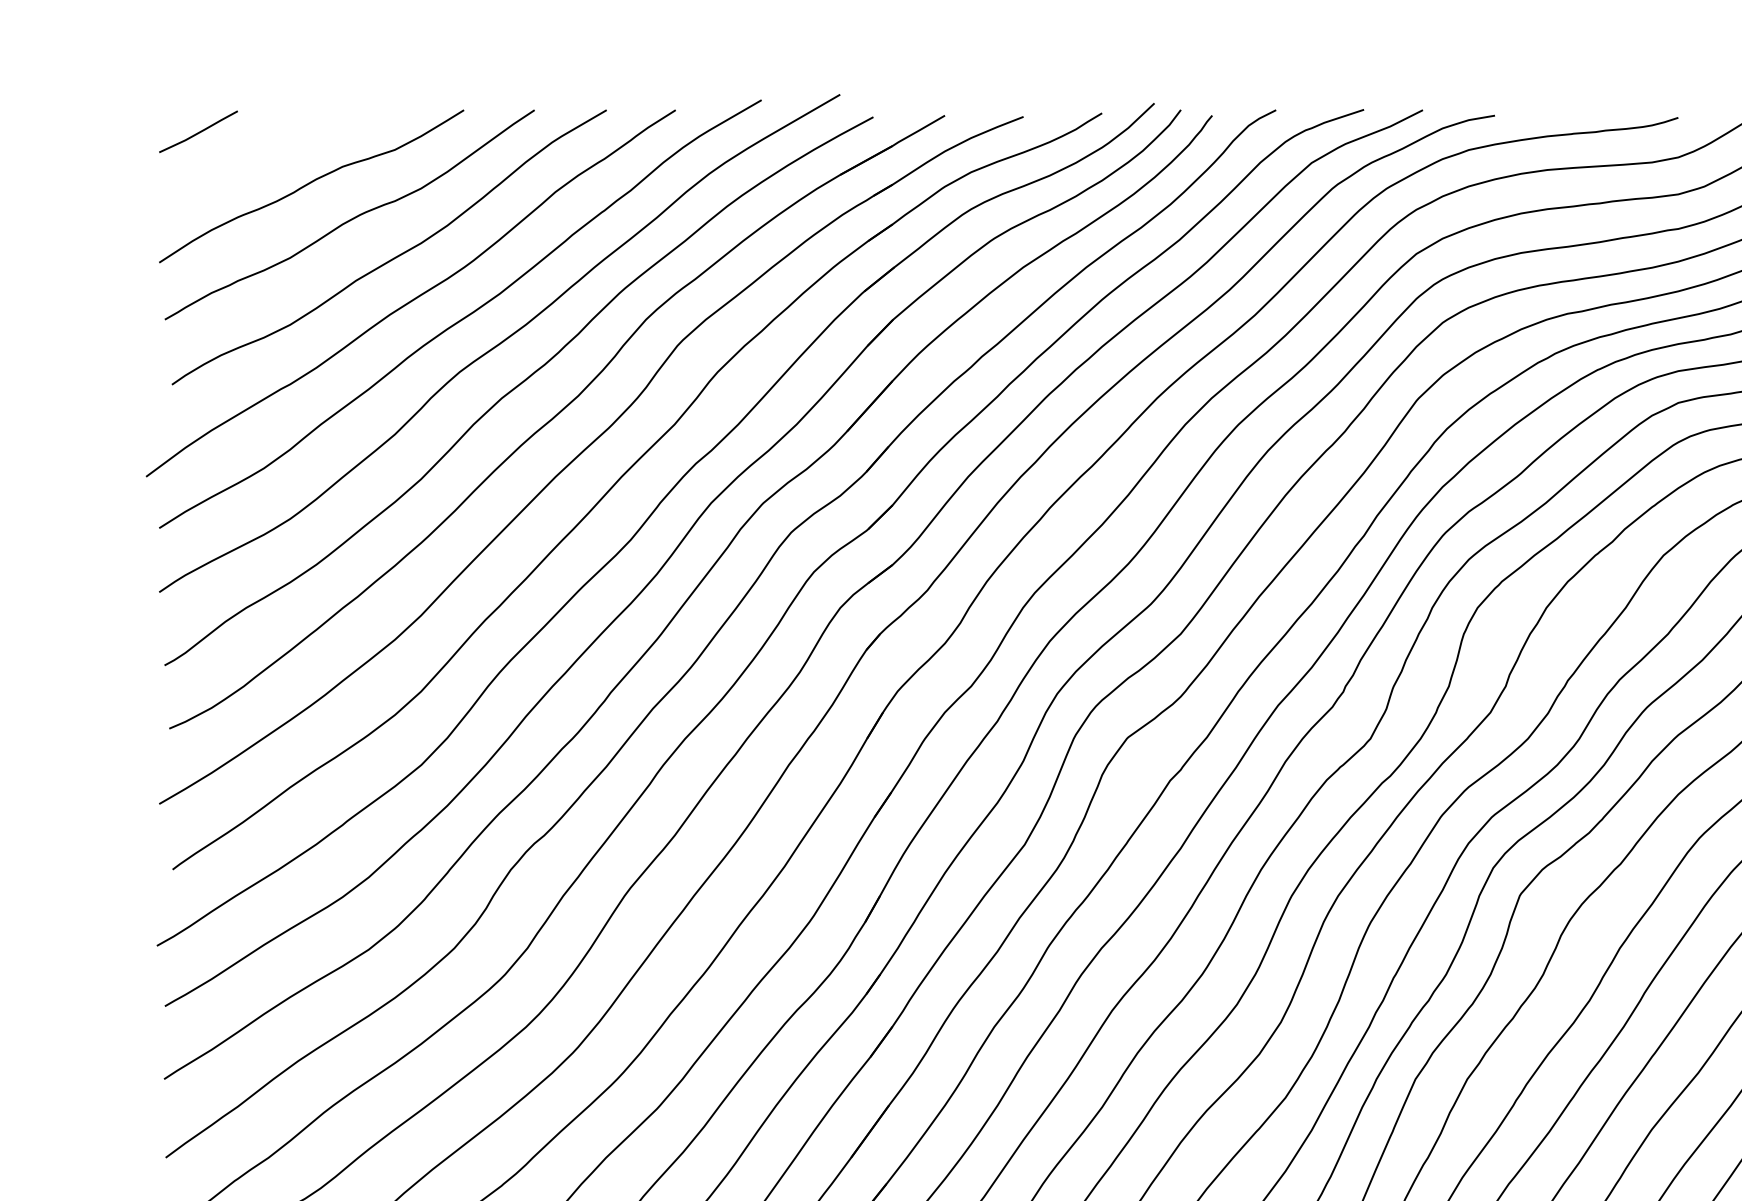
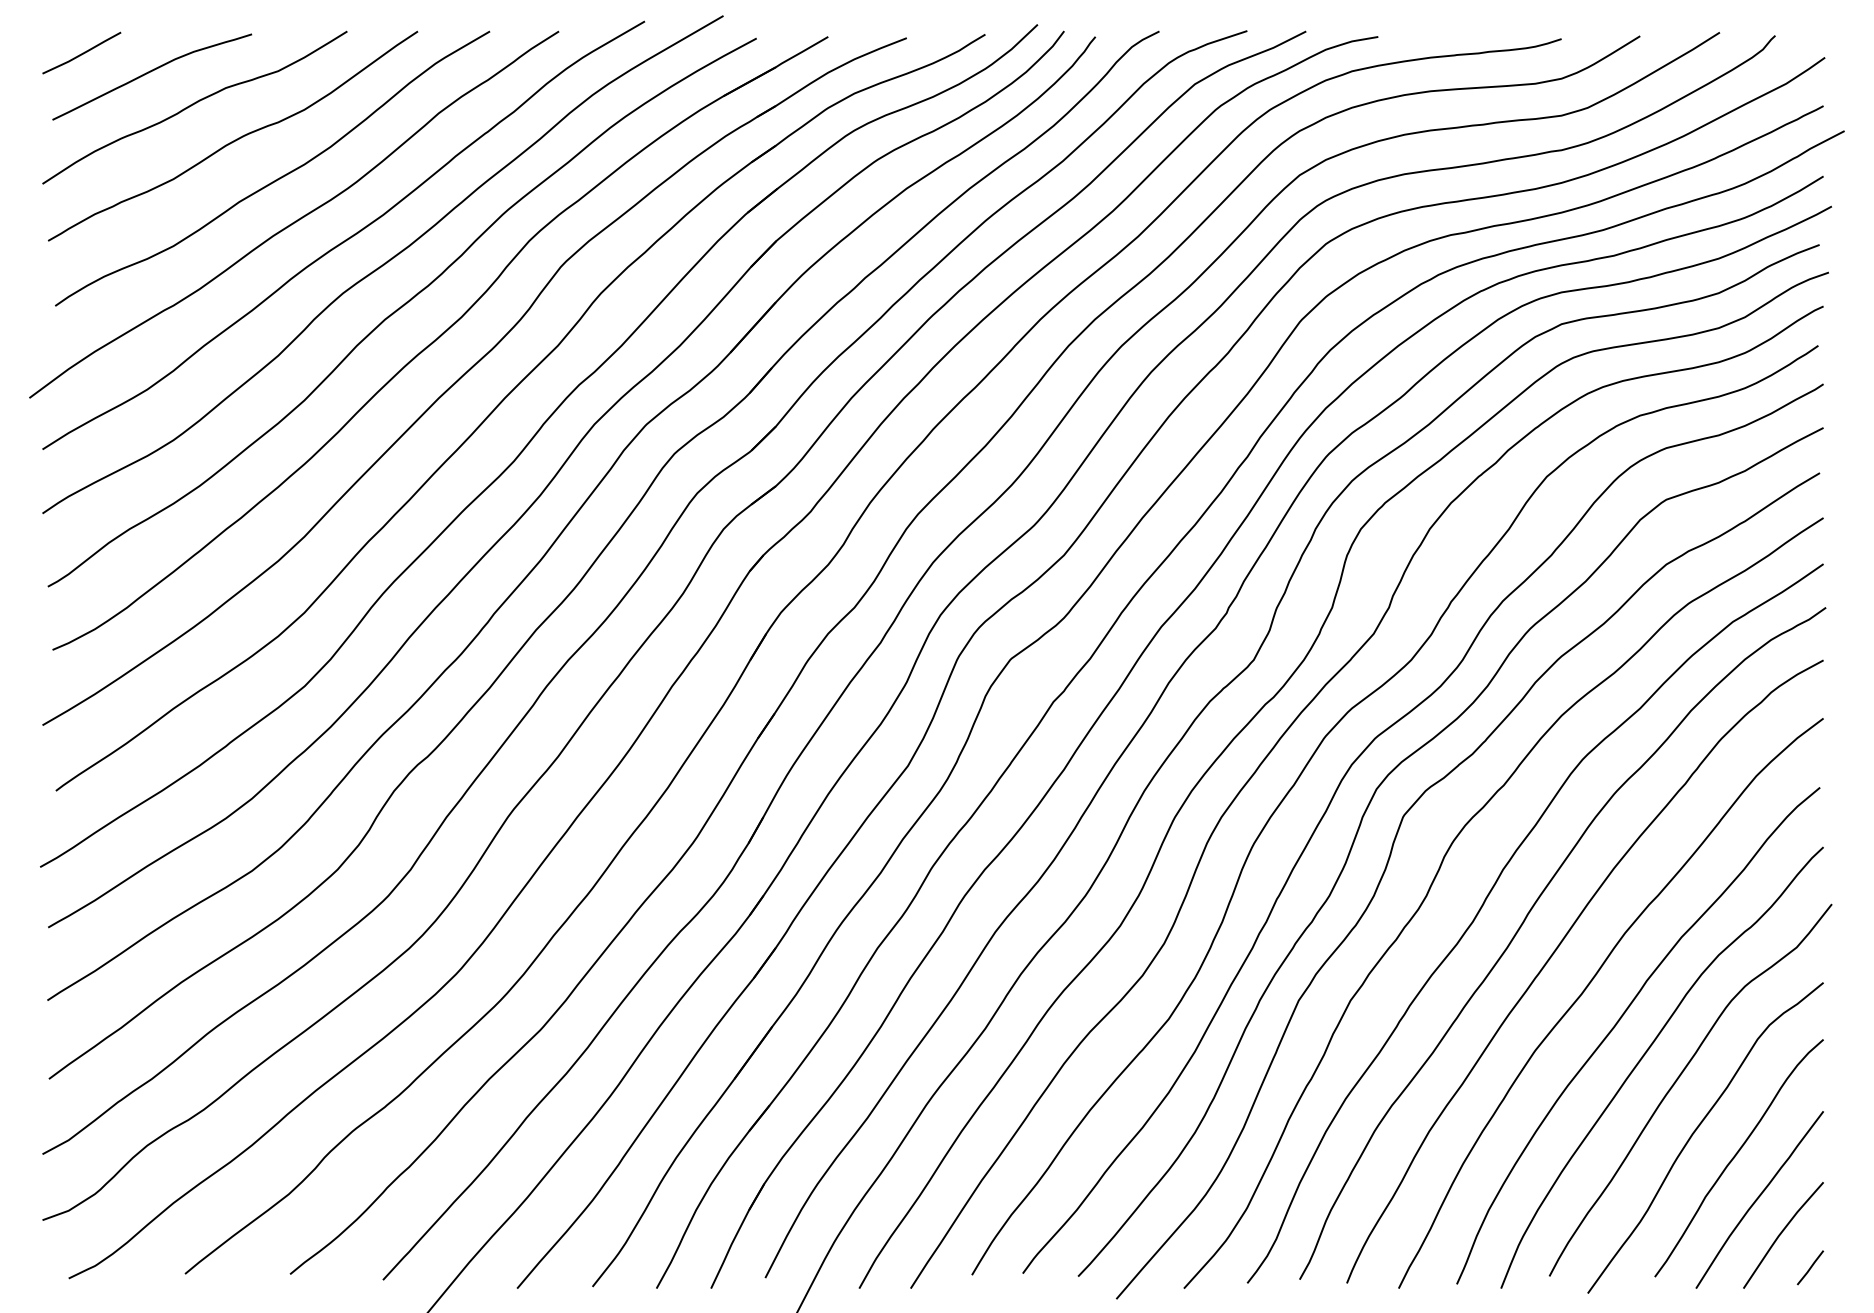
curve: (267, 151) -> (150, 72), added

